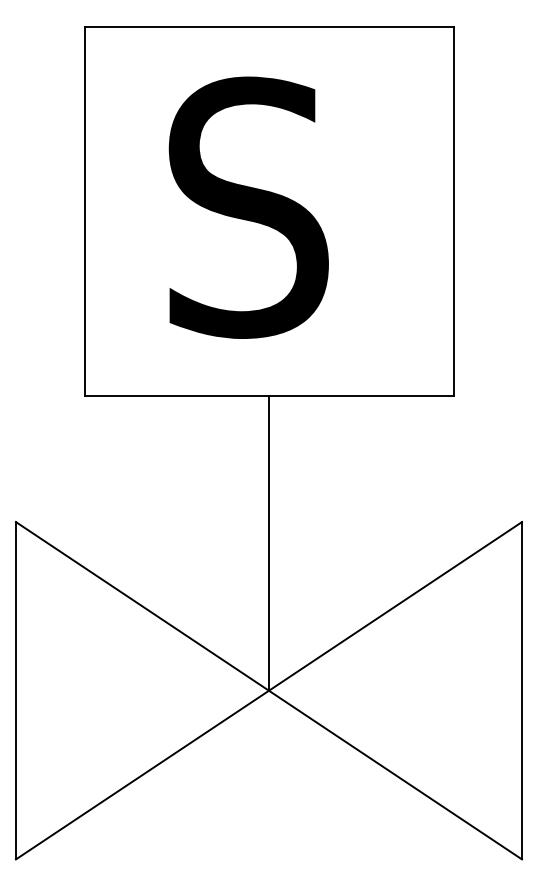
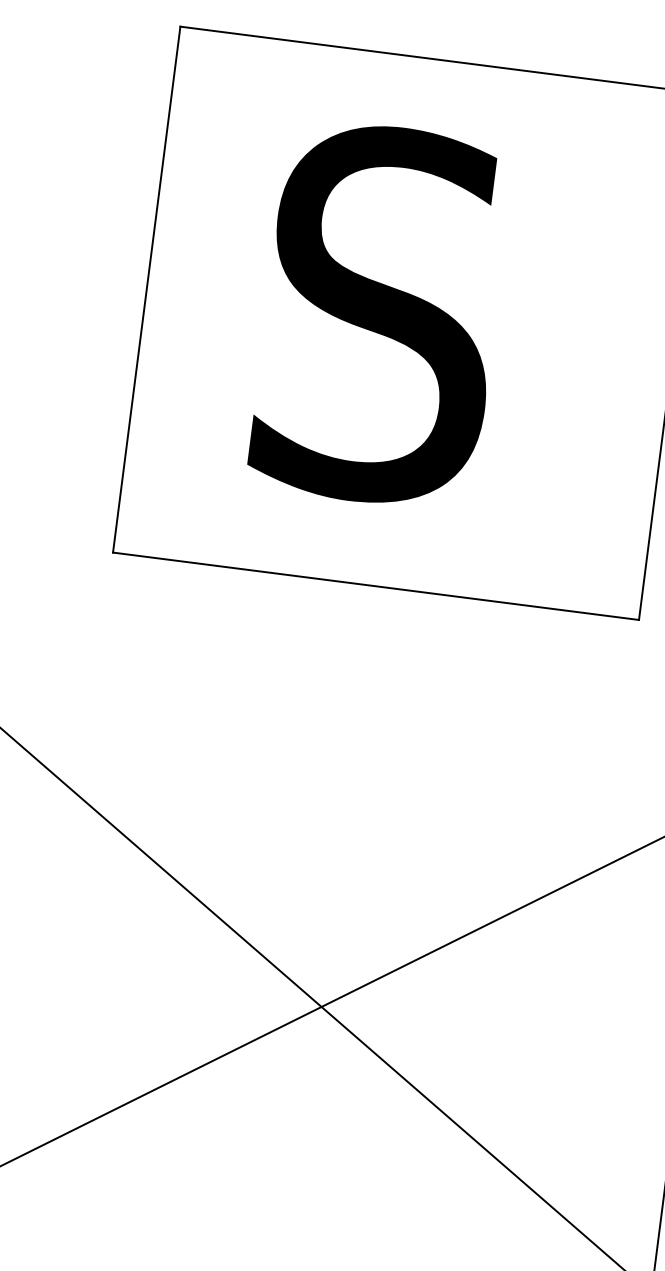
line: (268, 542) -> (347, 795), removed

